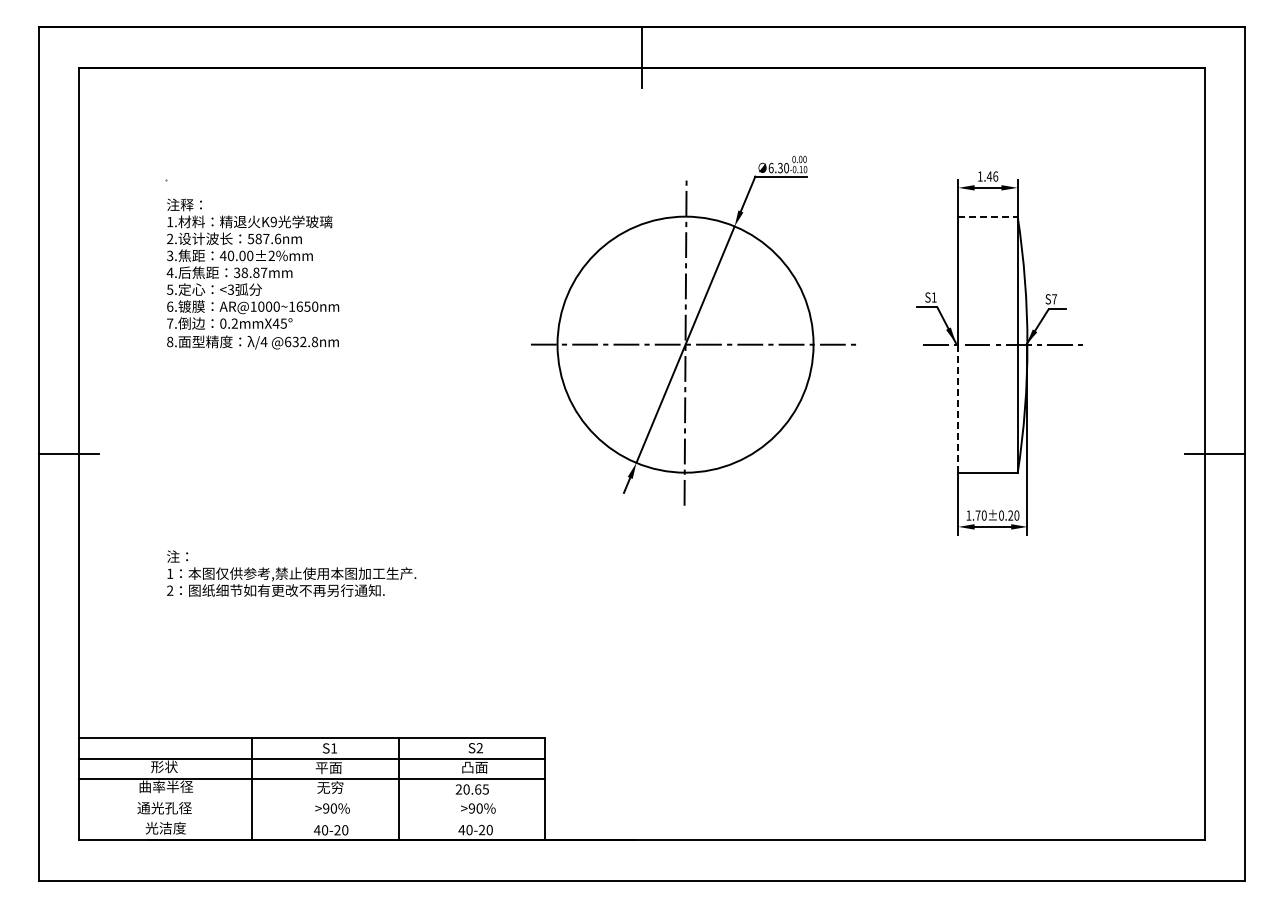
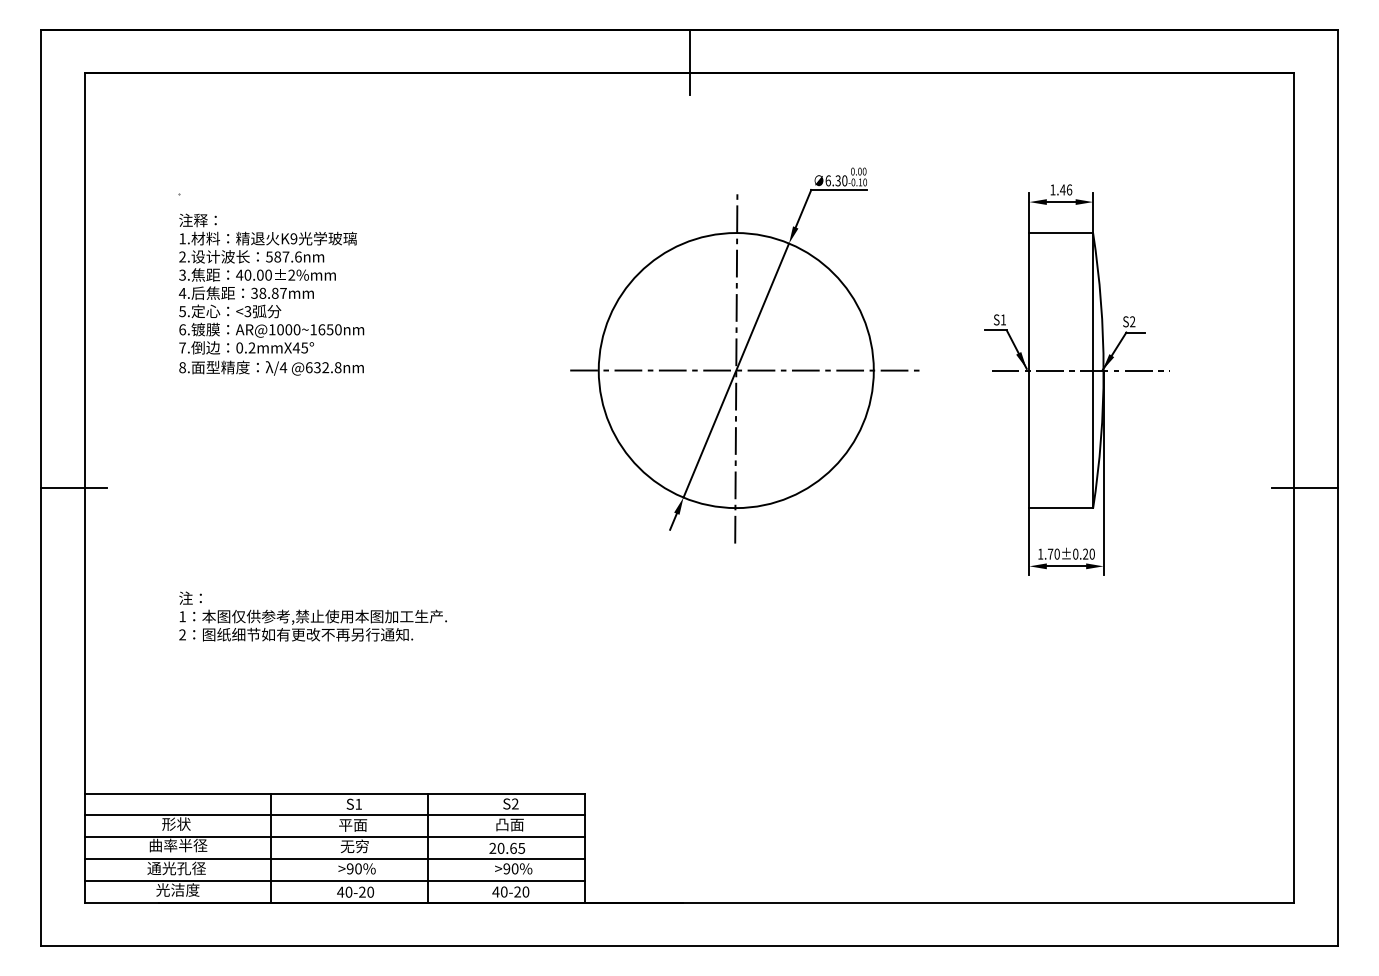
line: (988, 216) -> (1061, 232), dashed -> solid
text: (1054, 299) -> (1132, 322), S7 -> S2
line: (958, 408) -> (1029, 439), dashed -> solid
line: (312, 799) -> (335, 859), added
line: (312, 819) -> (335, 880), added

